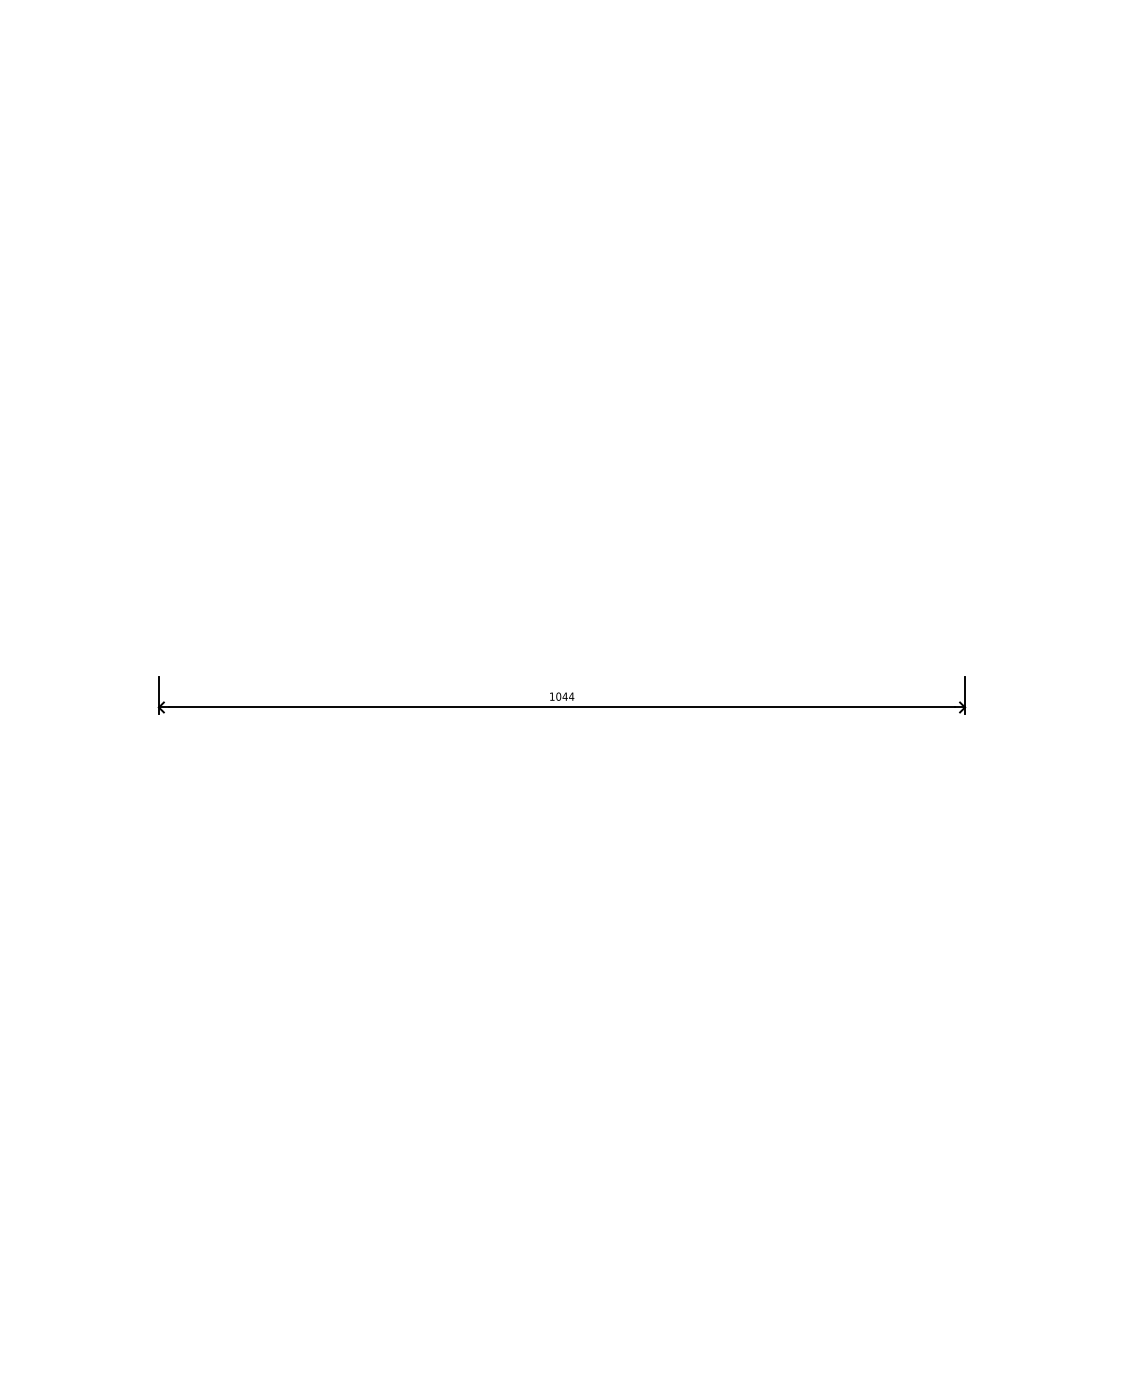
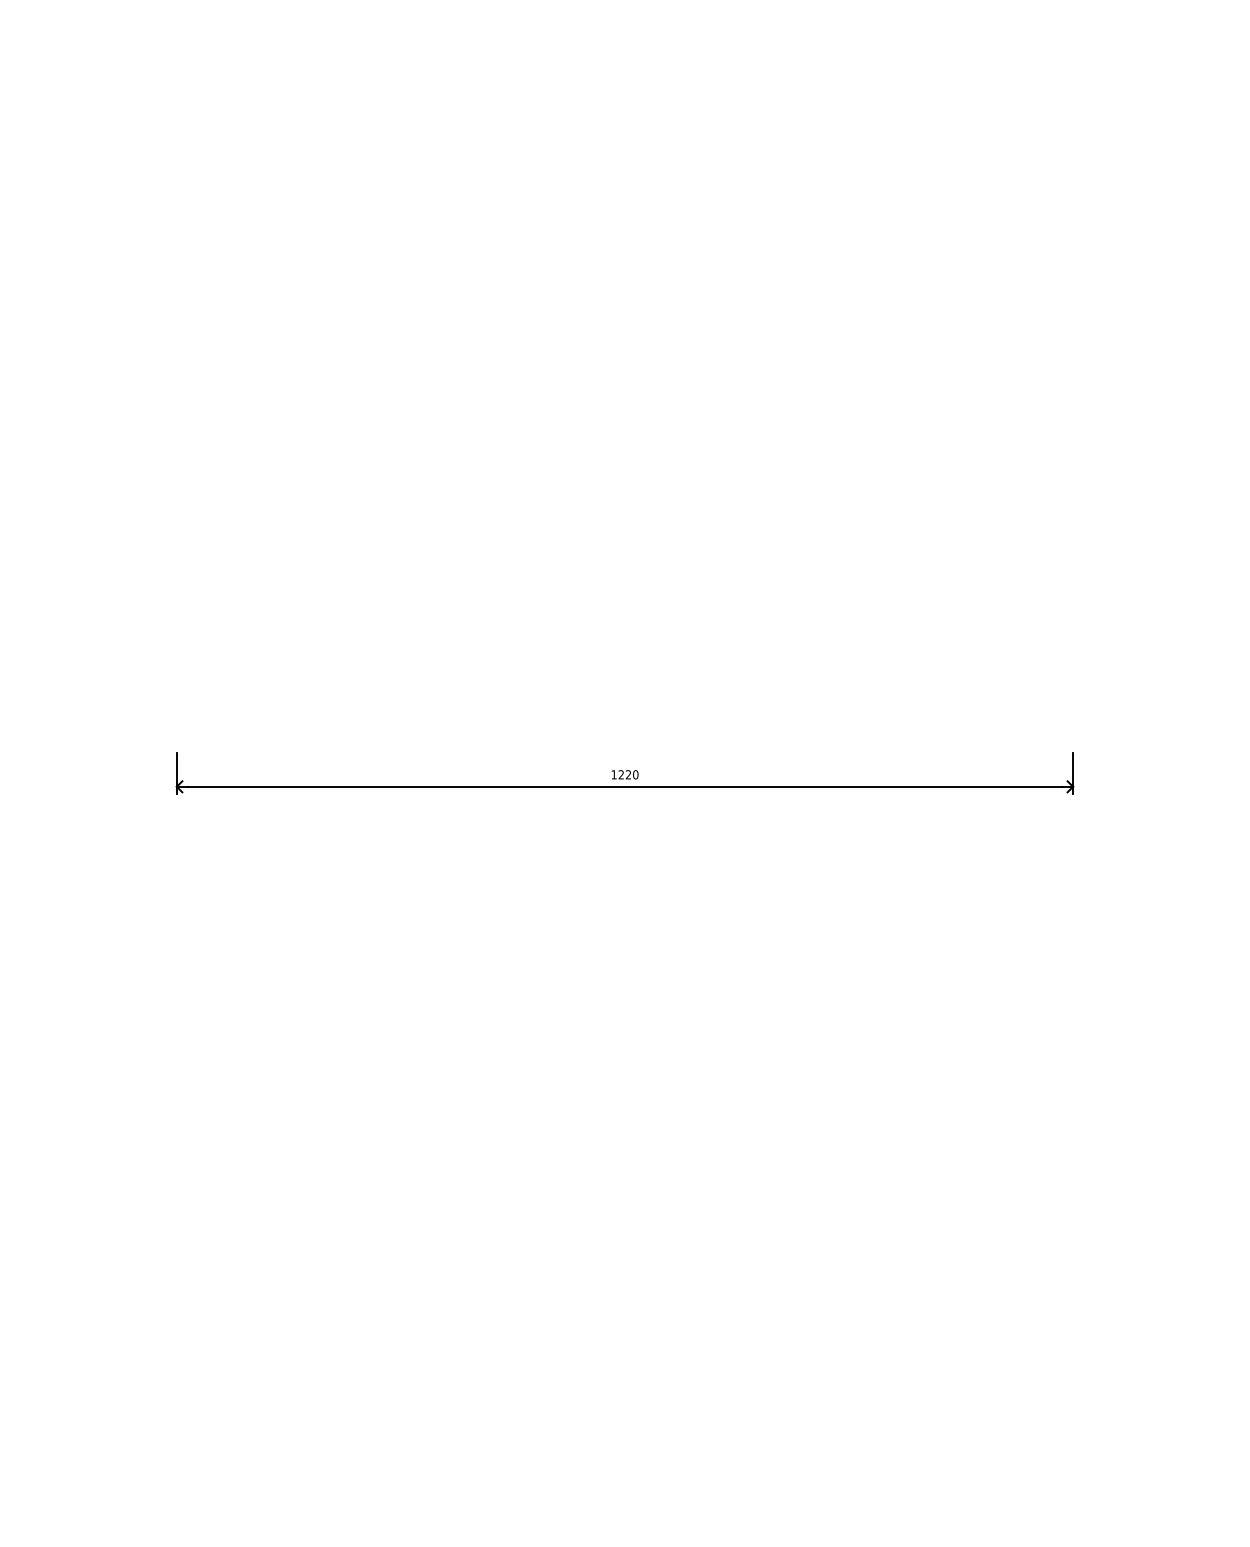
text: (565, 696) -> (628, 774), 1044 -> 1220

